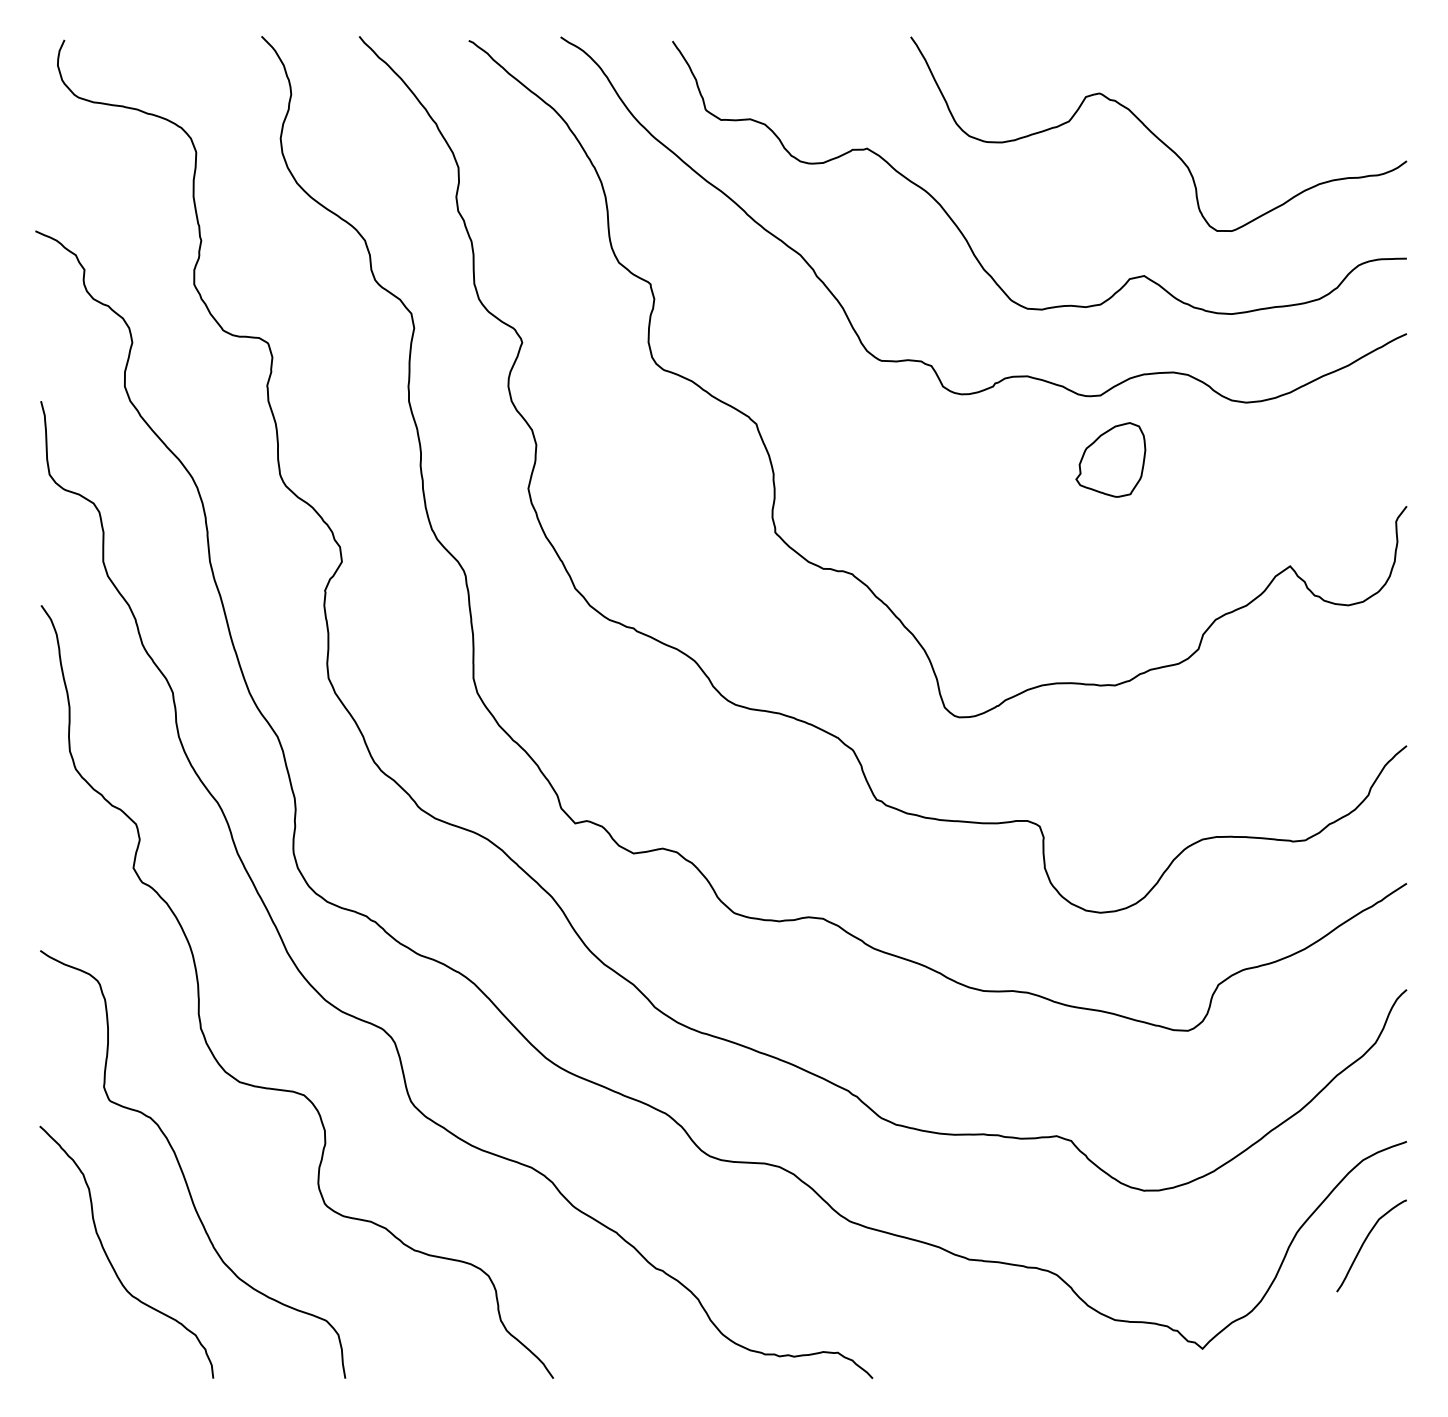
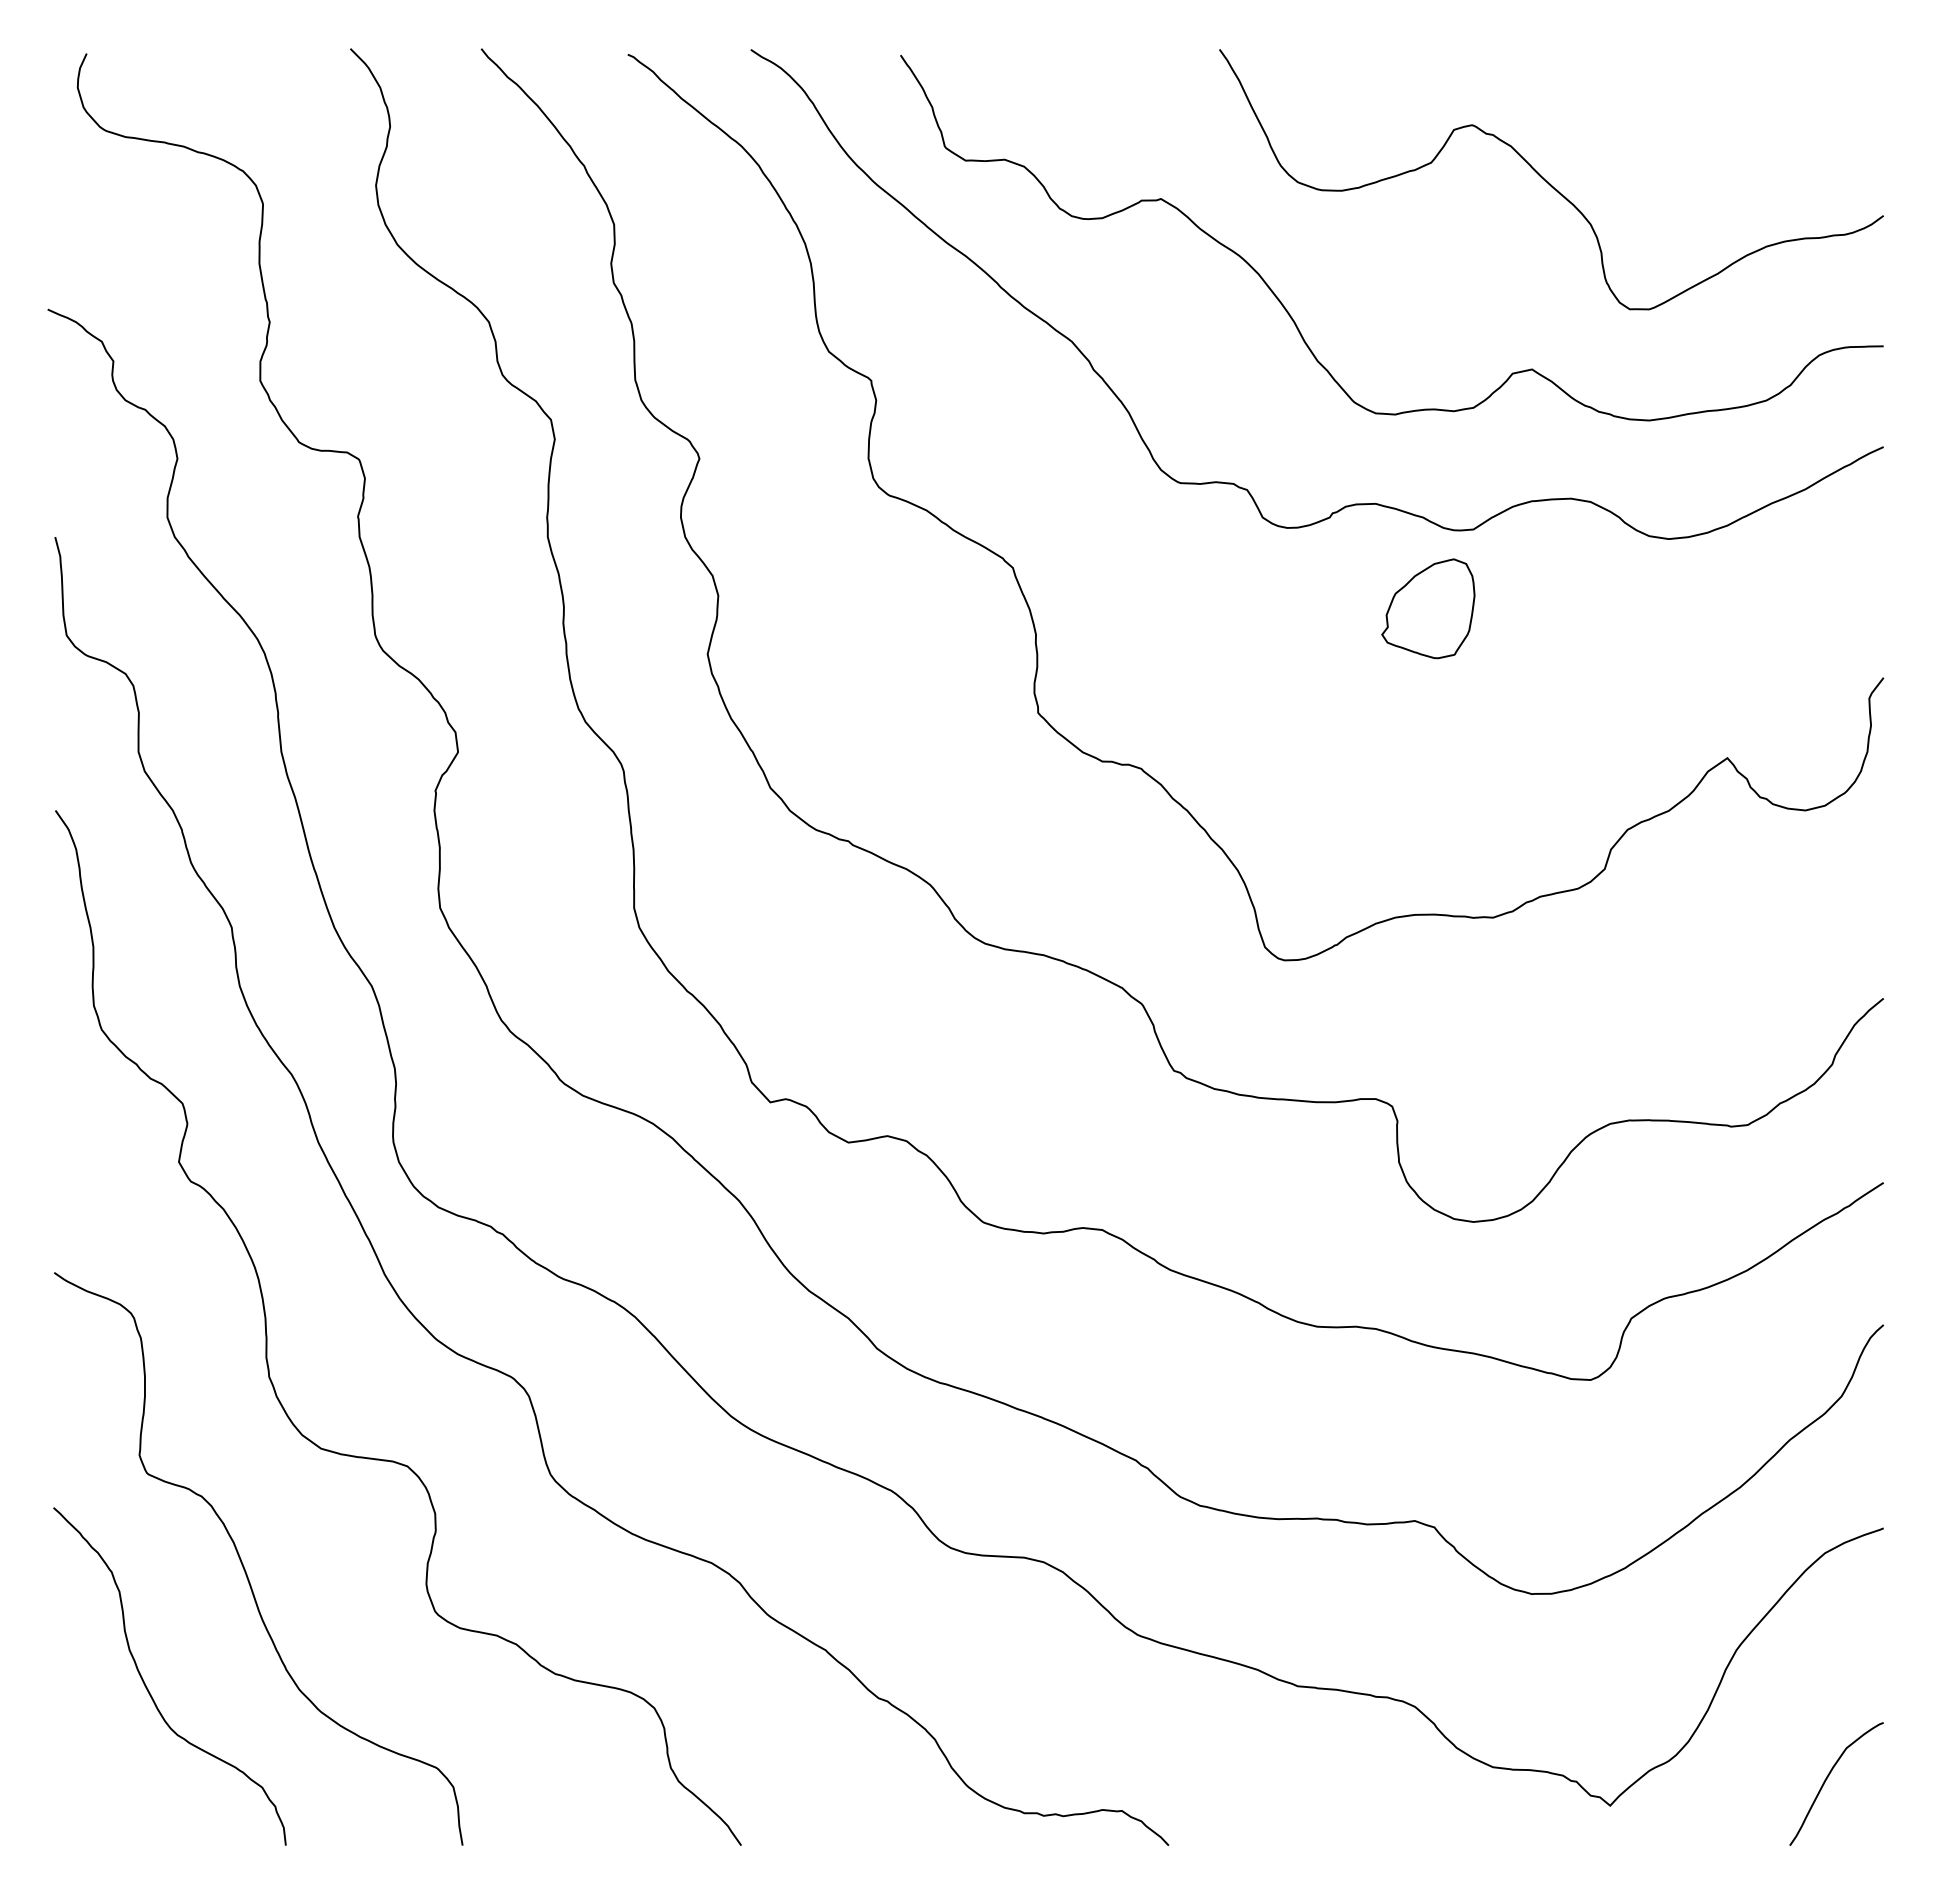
part: (1110, 459) -> (1428, 608), moved
curve: (1364, 1242) -> (1827, 1779), moved

